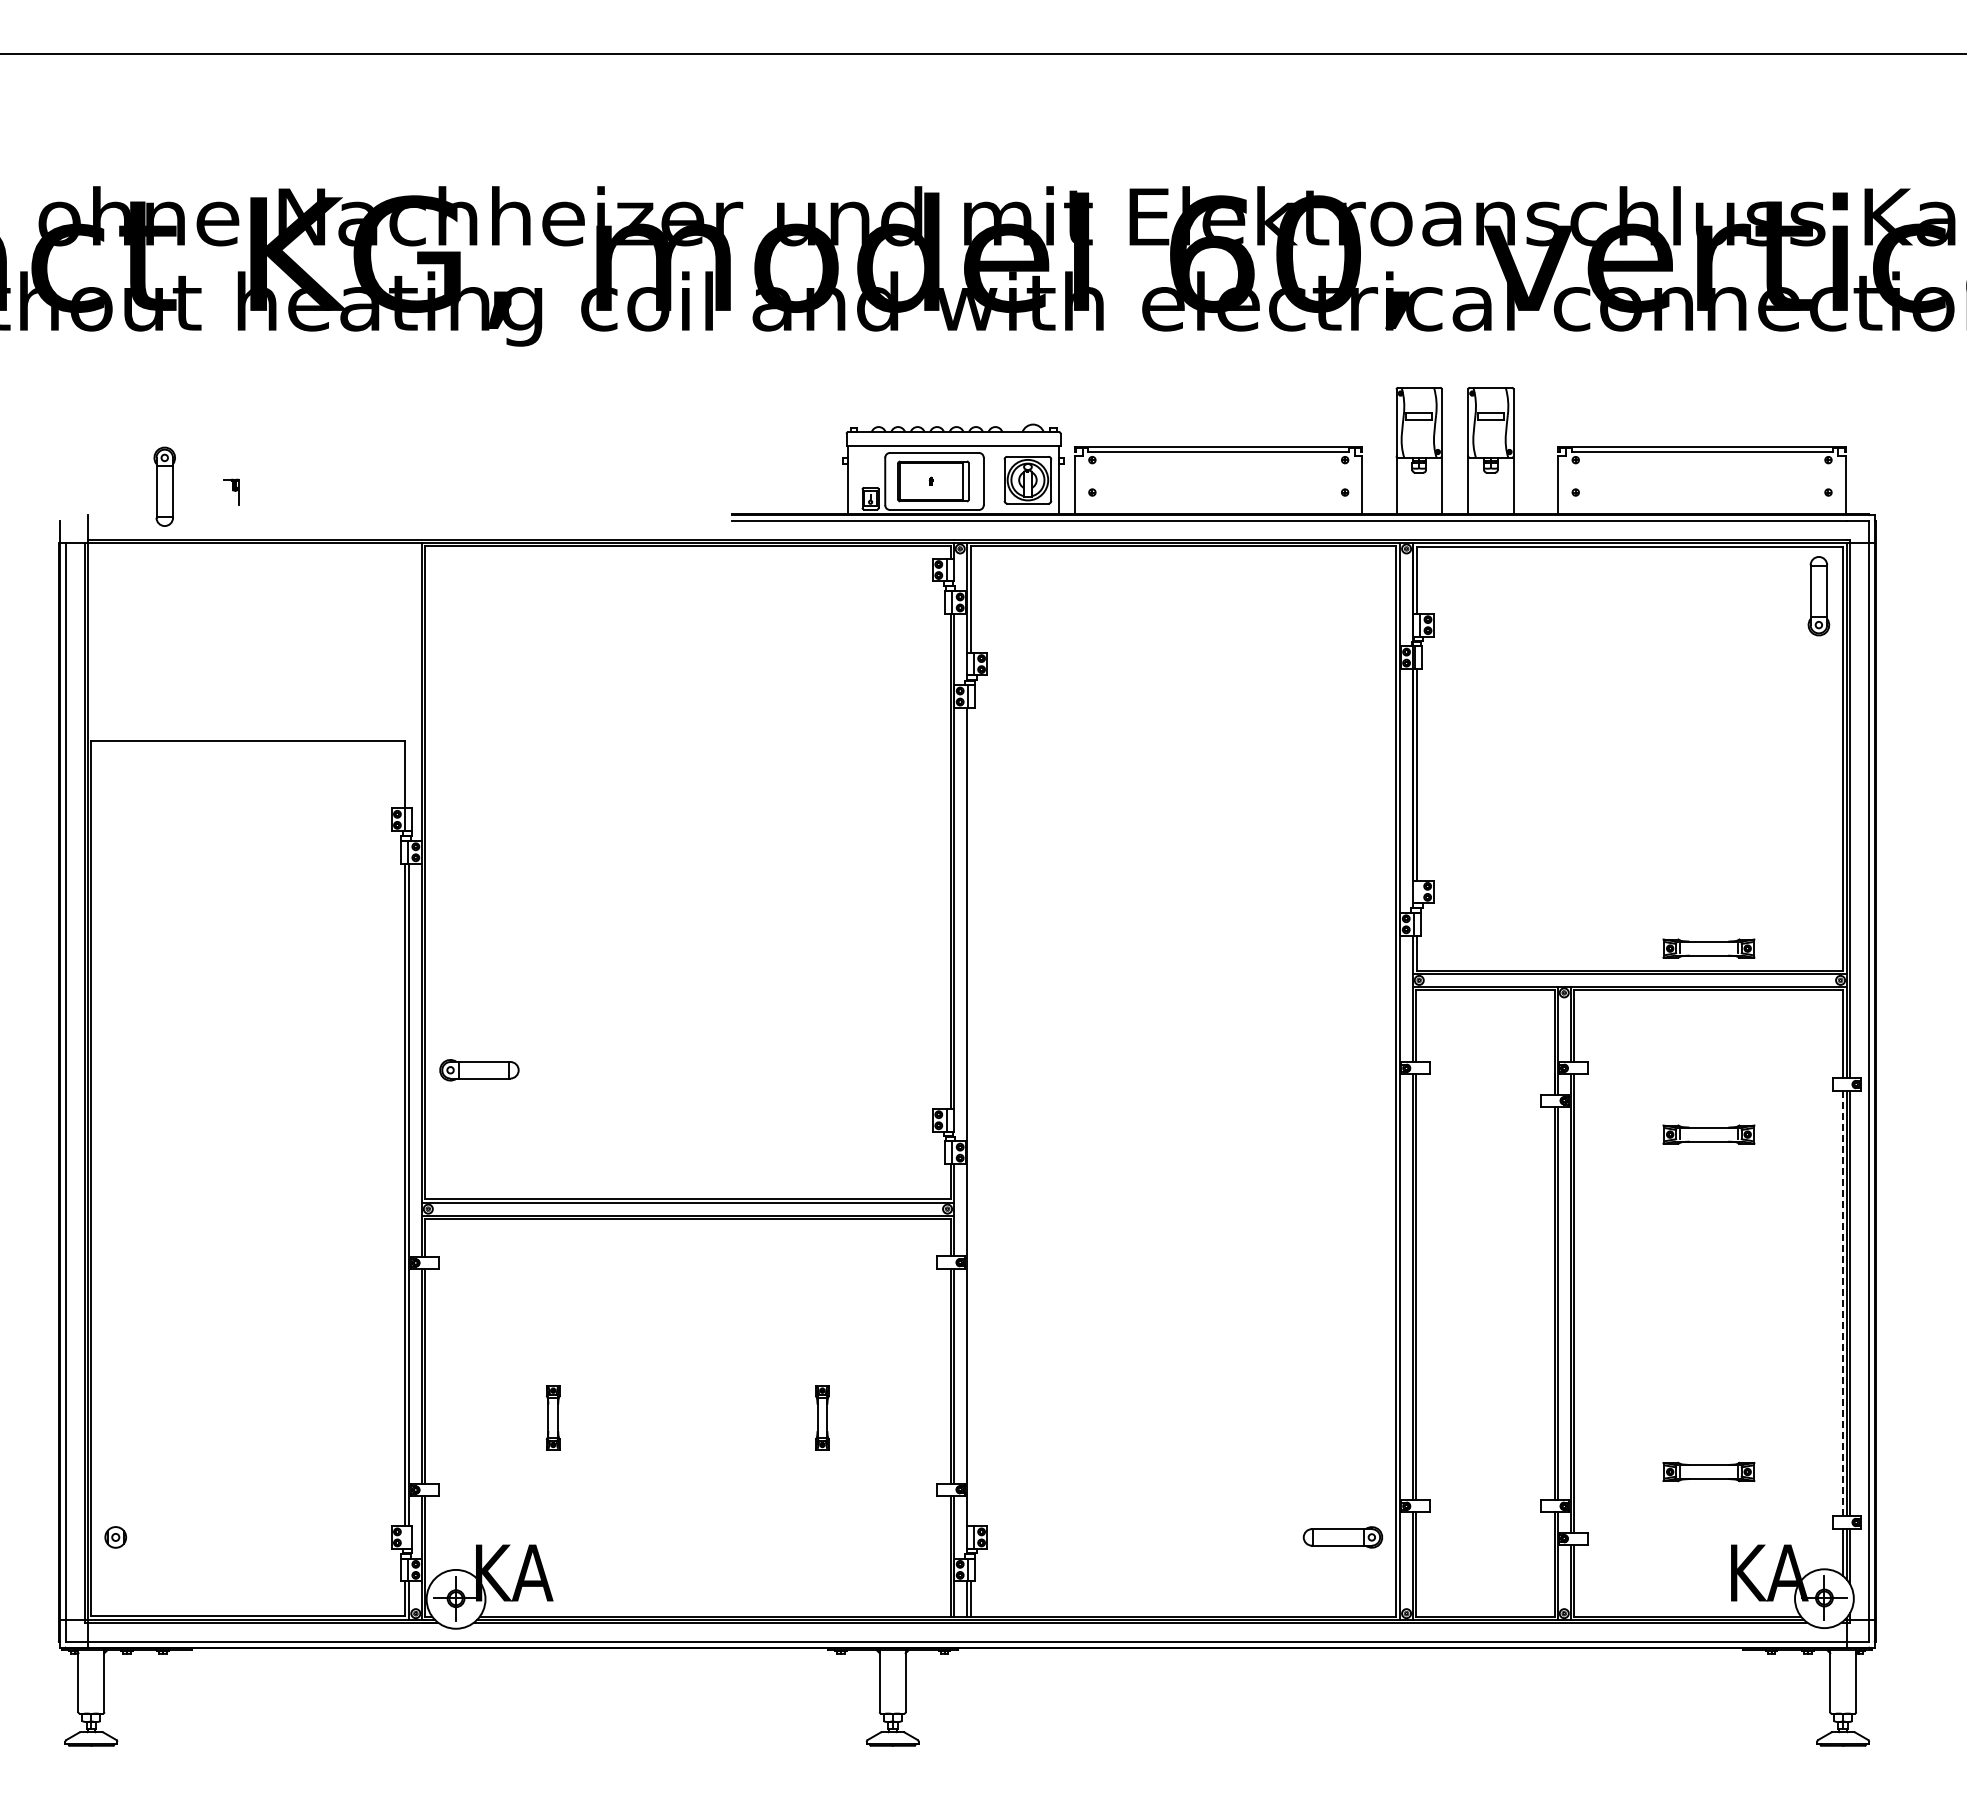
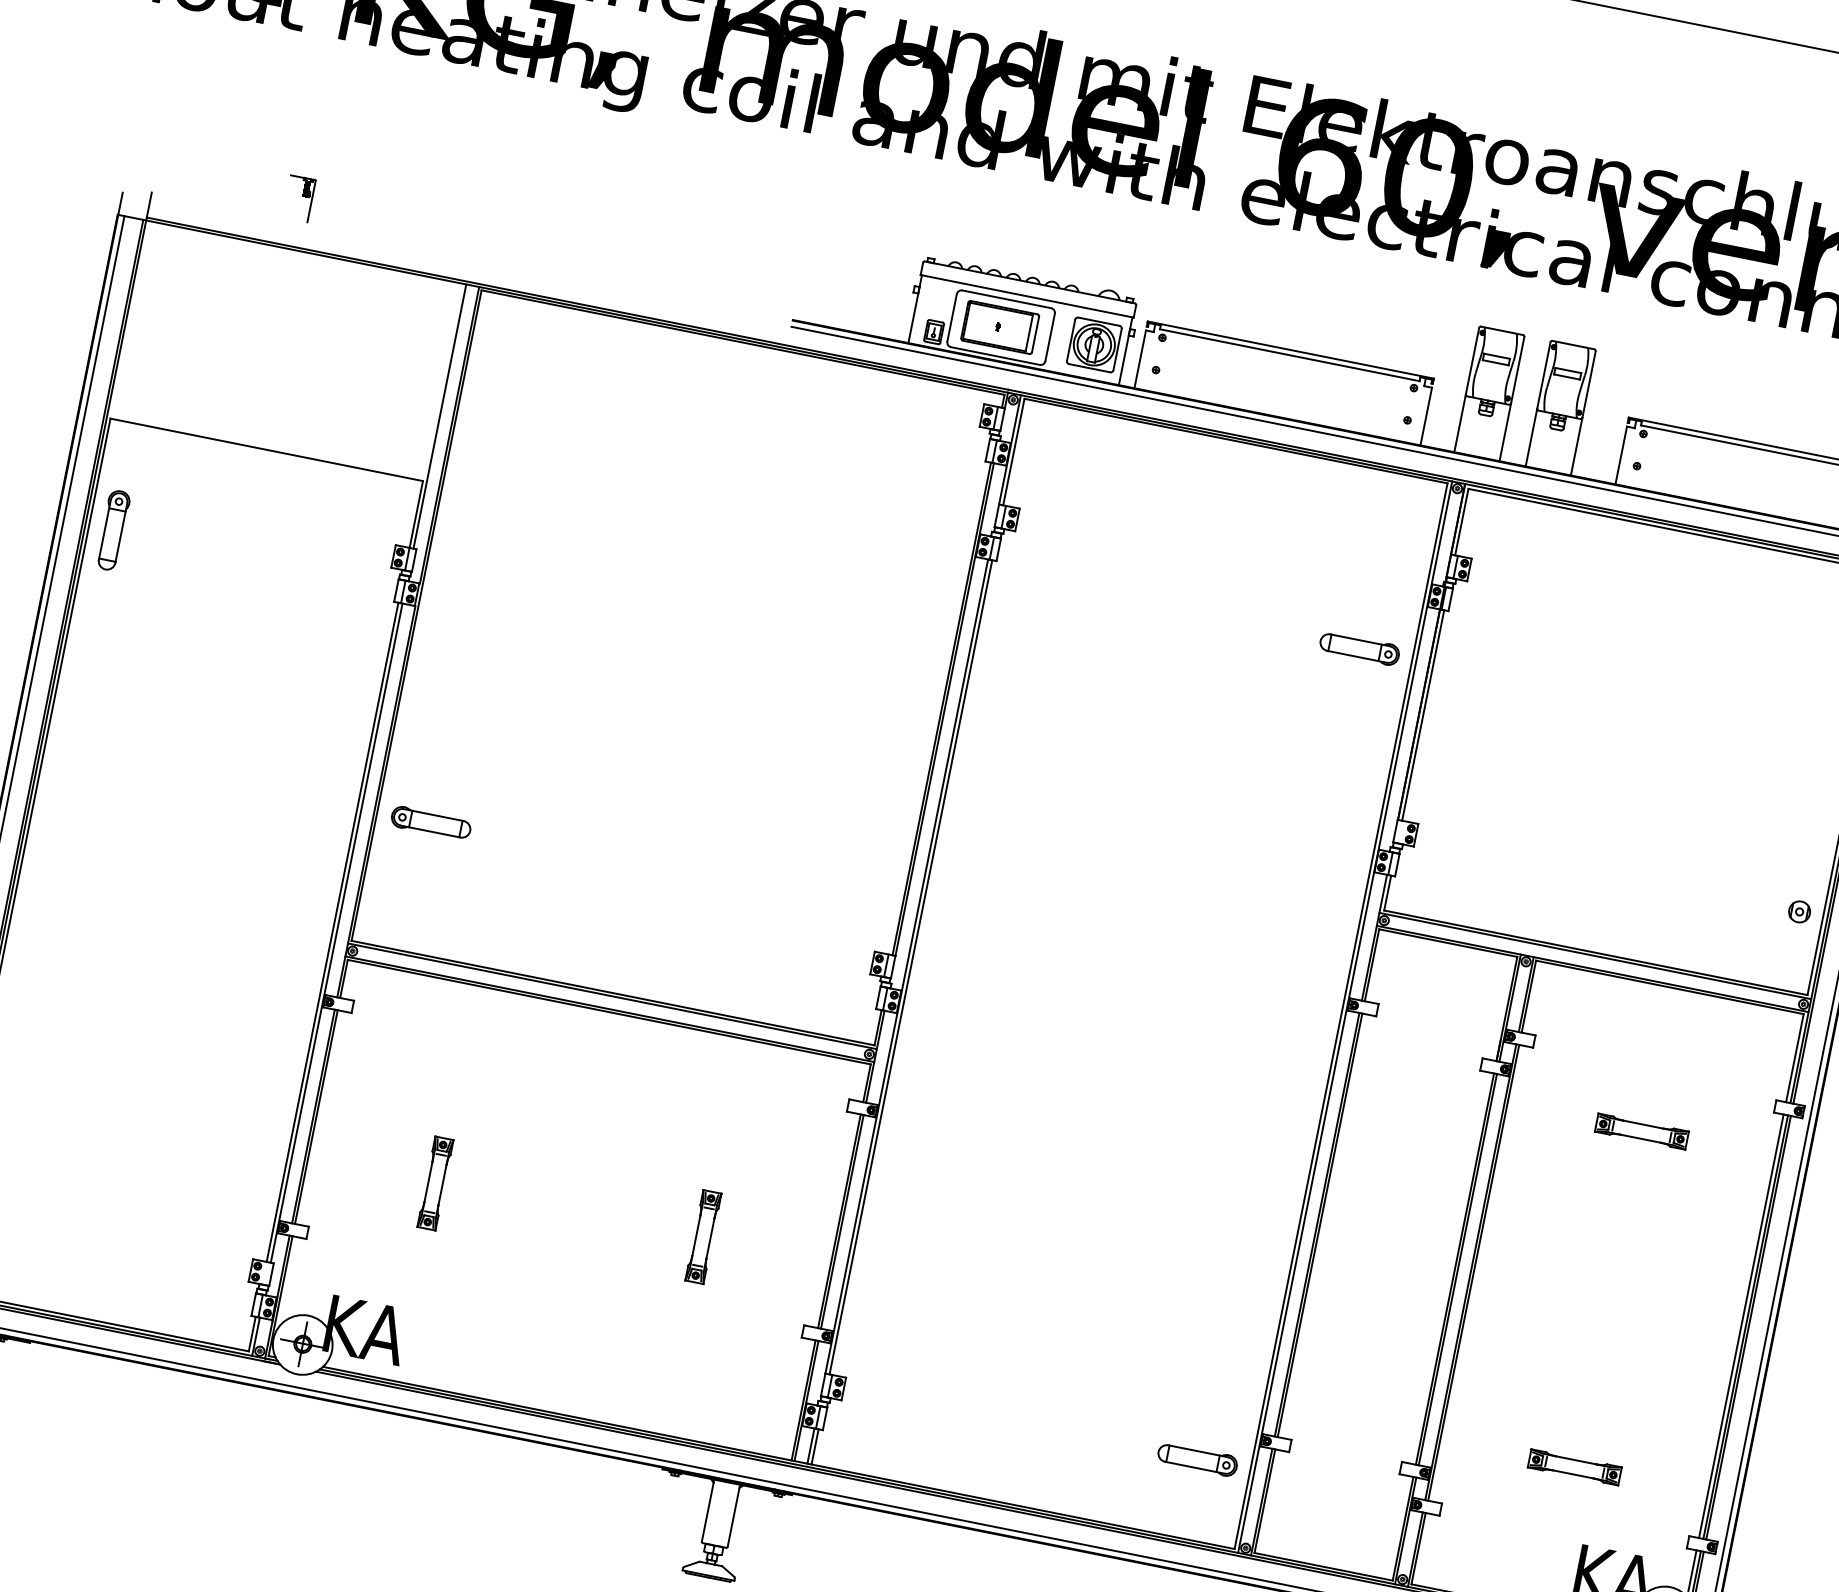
part: (164, 486) -> (113, 530), moved
part: (231, 492) -> (299, 198), size x1.67
line: (409, 675) -> (440, 416), added
part: (1342, 722) -> (1359, 648), added
part: (1818, 891) -> (1799, 911), added
part: (1708, 948) -> (1678, 946), removed
line: (970, 1116) -> (910, 966), added
line: (1842, 1303) -> (1741, 1326), dashed -> solid
part: (553, 1417) -> (435, 1183), size x1.43
part: (822, 1417) -> (703, 1236), size x1.43

